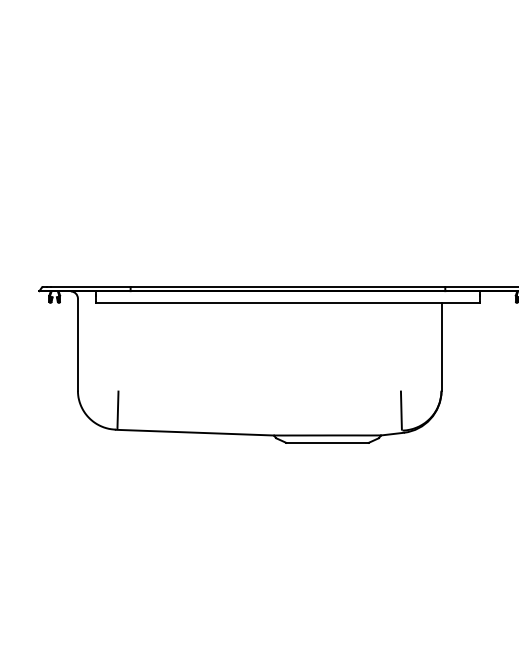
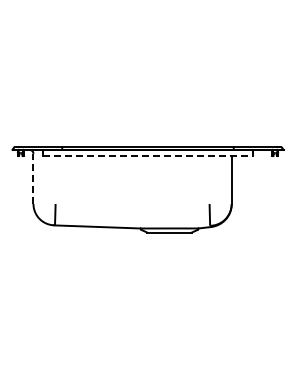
line: (288, 303) -> (148, 156), solid -> dashed
line: (77, 343) -> (33, 178), solid -> dashed

